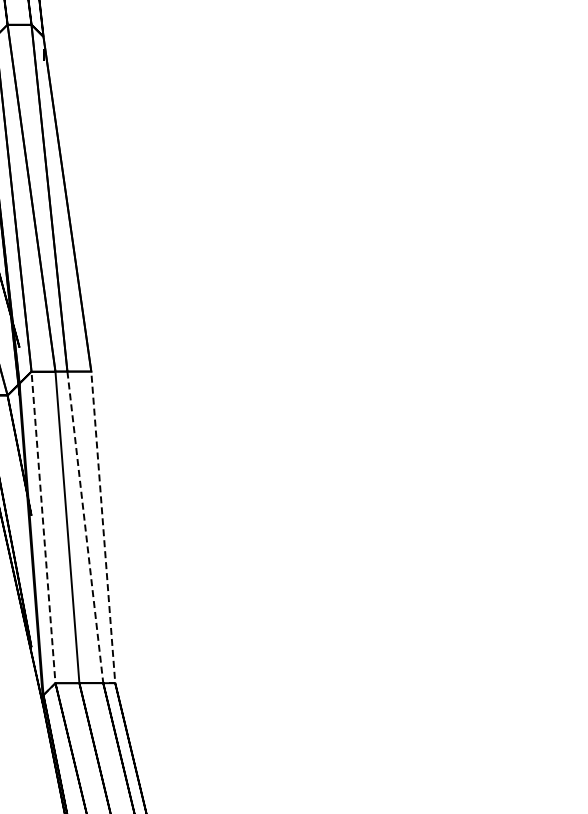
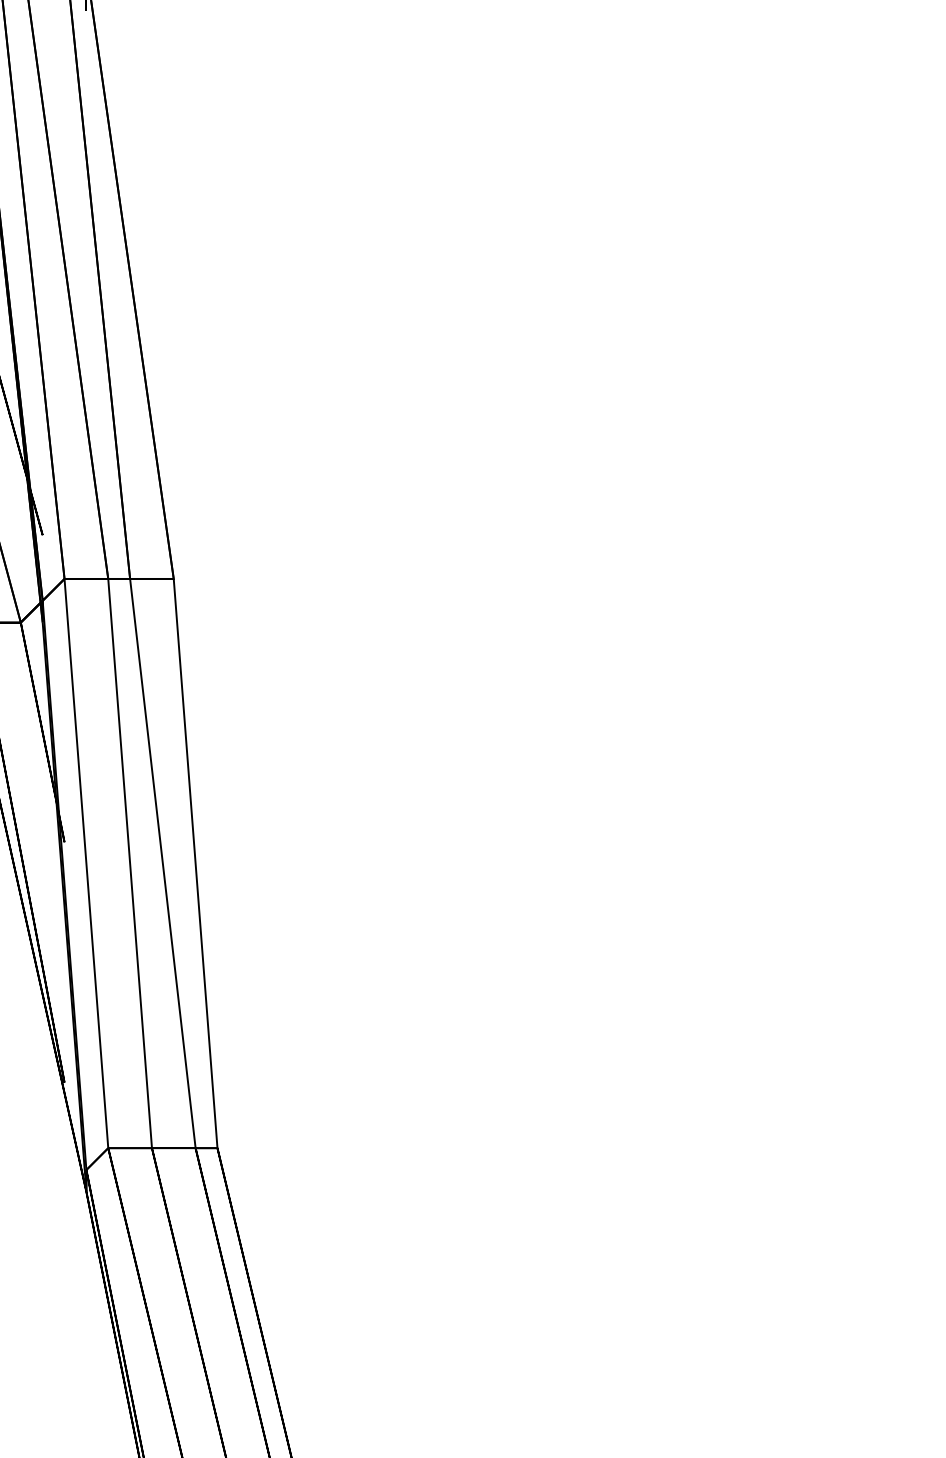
line: (44, 535) -> (88, 878), dashed -> solid
line: (109, 683) -> (206, 1148), dashed -> solid

